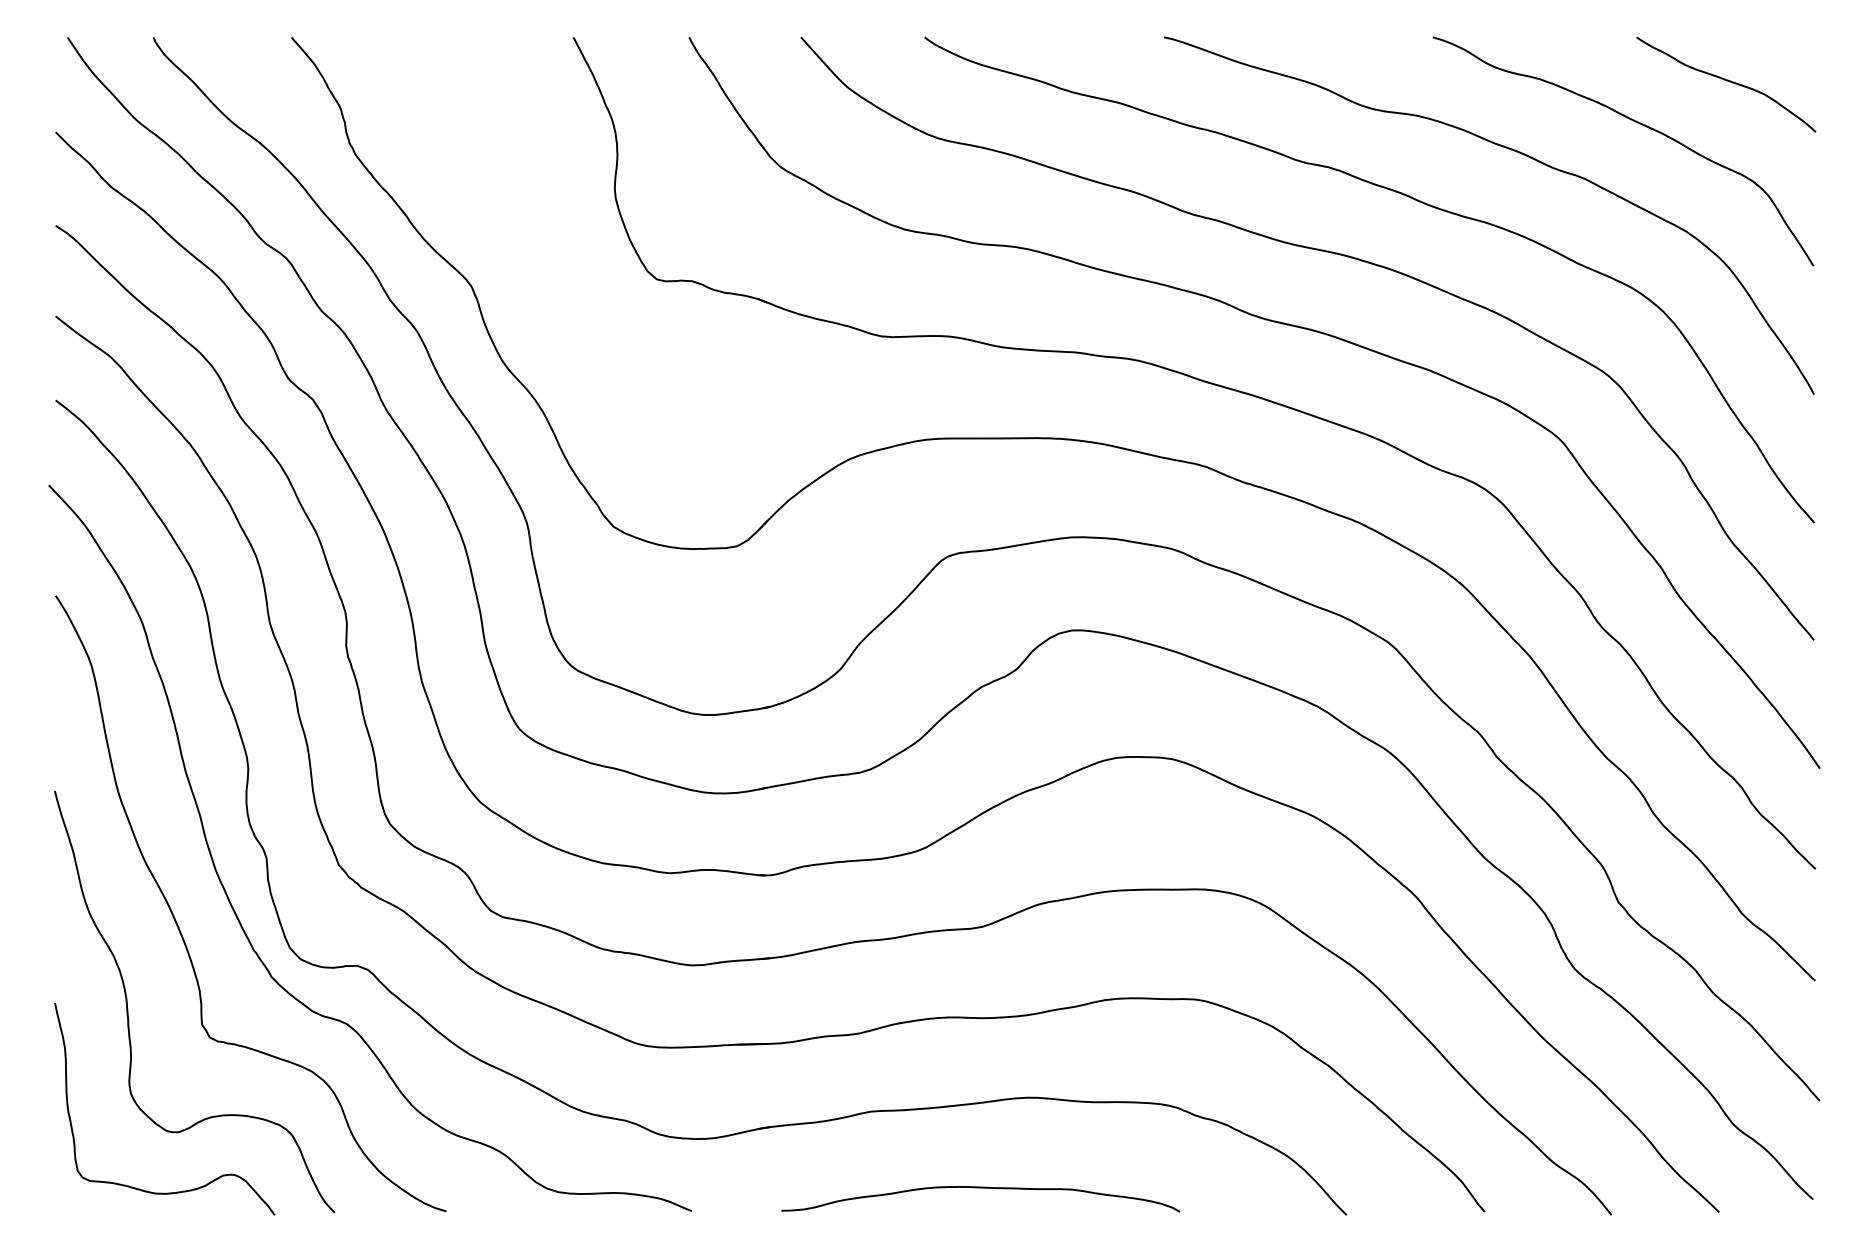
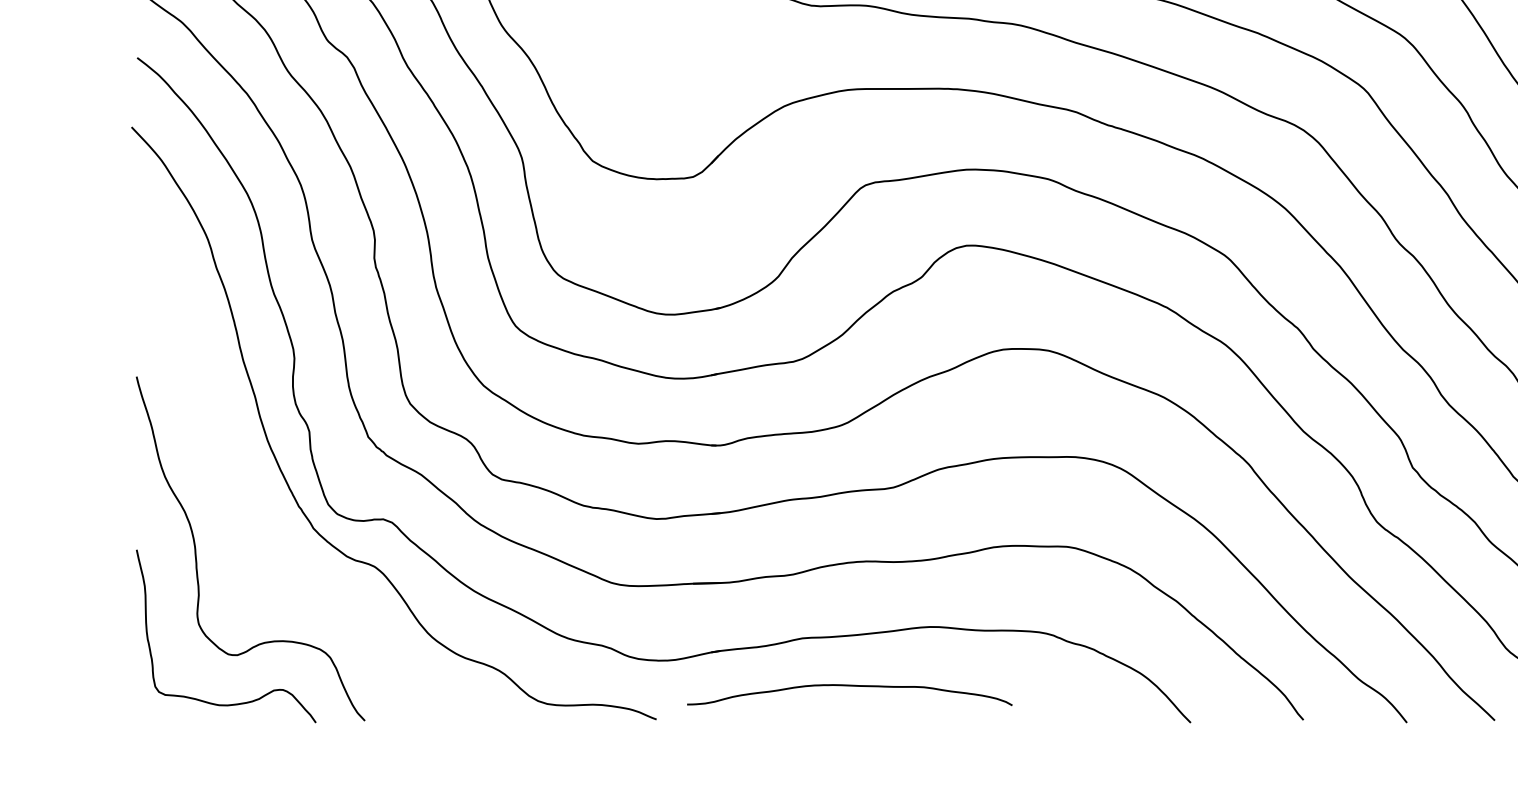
curve: (180, 929) -> (239, 489), removed
curve: (980, 1188) -> (849, 686), moved

